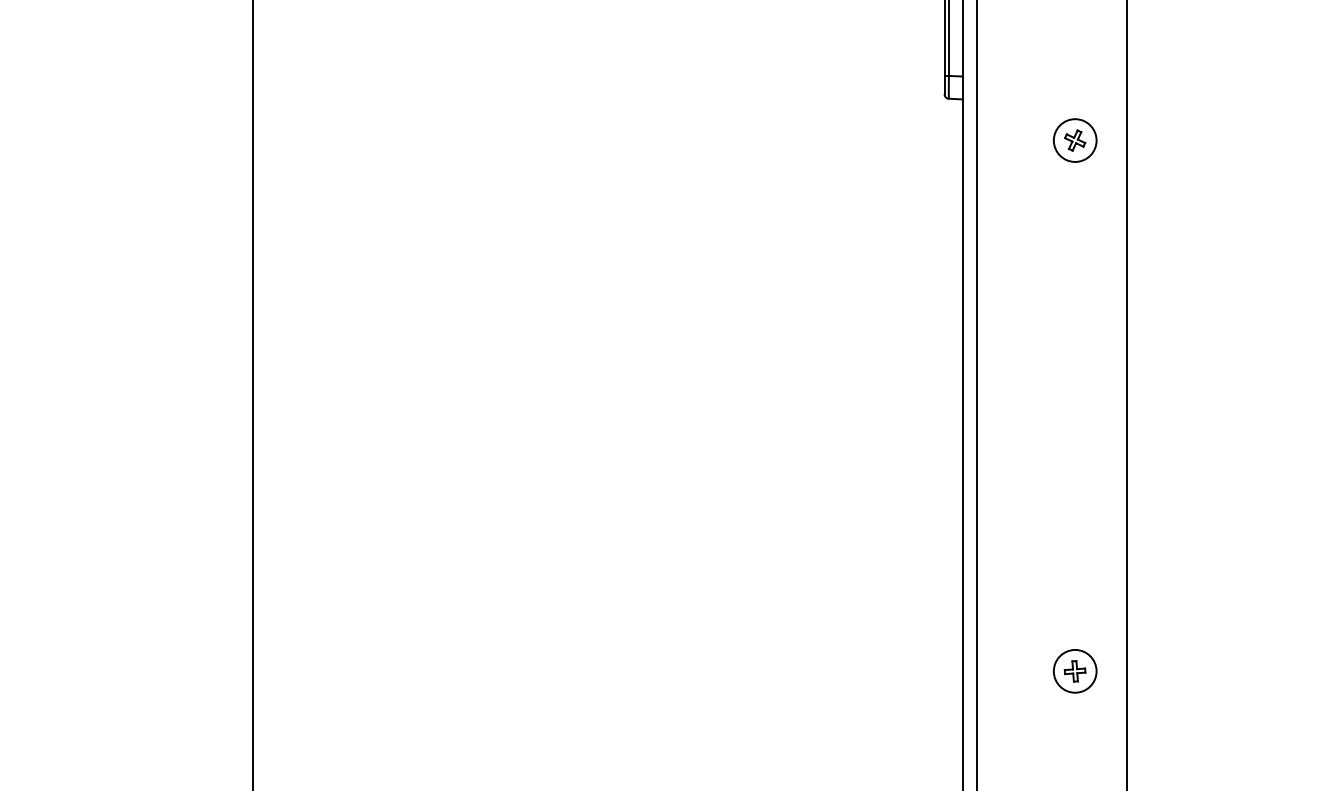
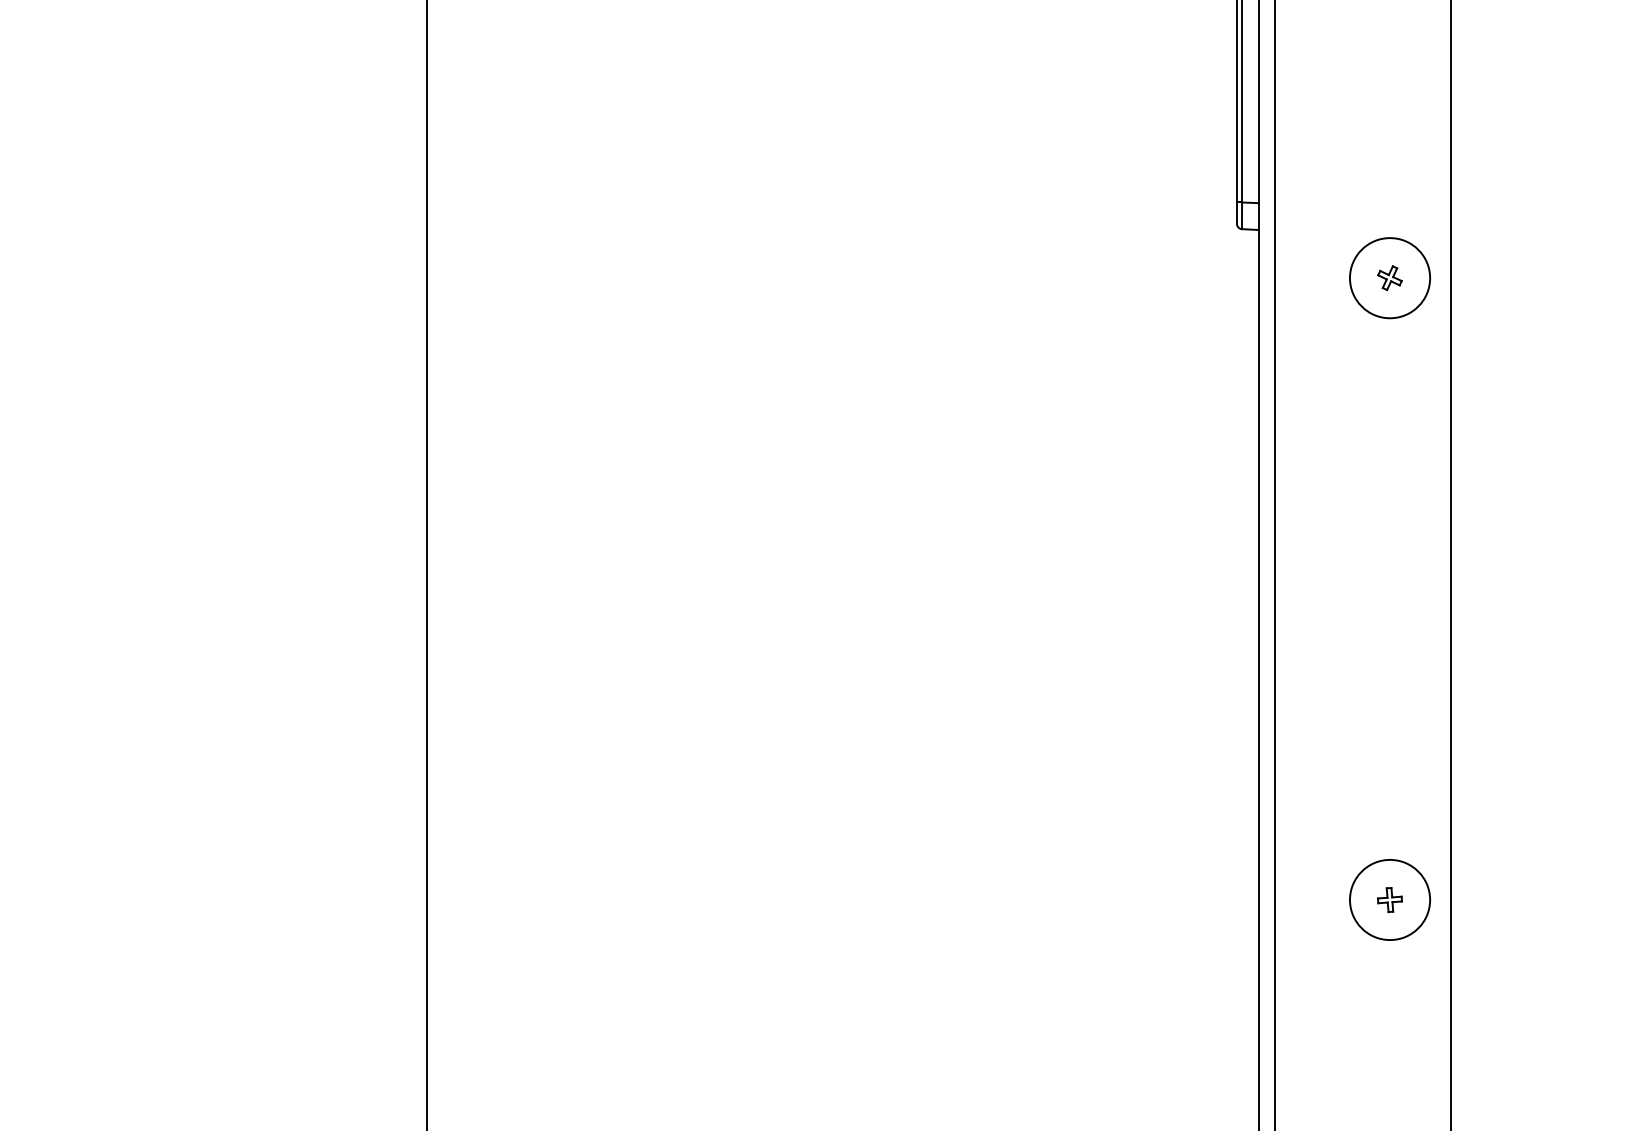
circle: (1075, 140) -> (1390, 278), size x1.6
circle: (1075, 670) -> (1390, 899), size x1.6

